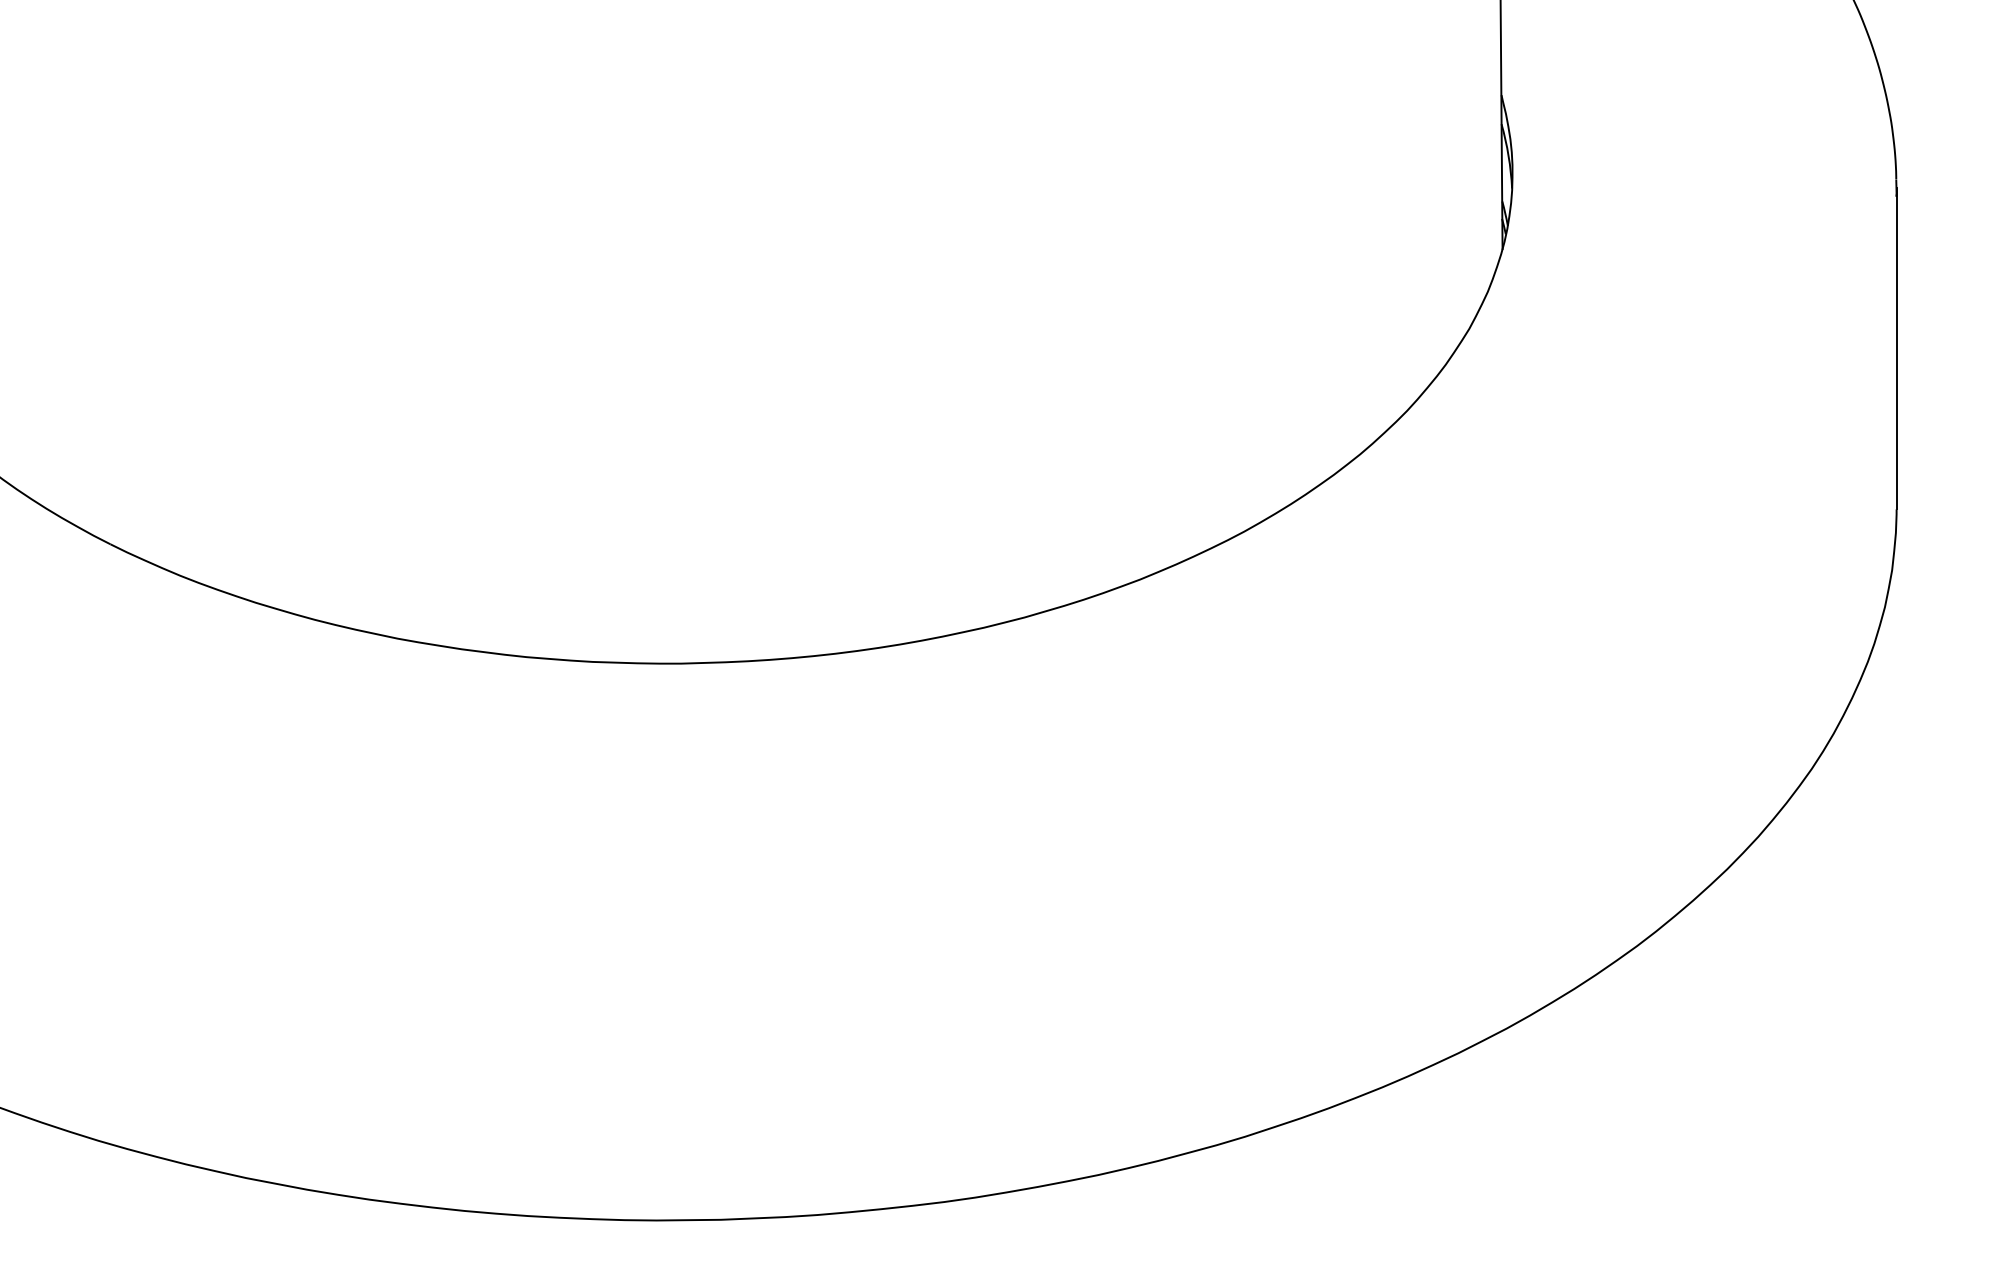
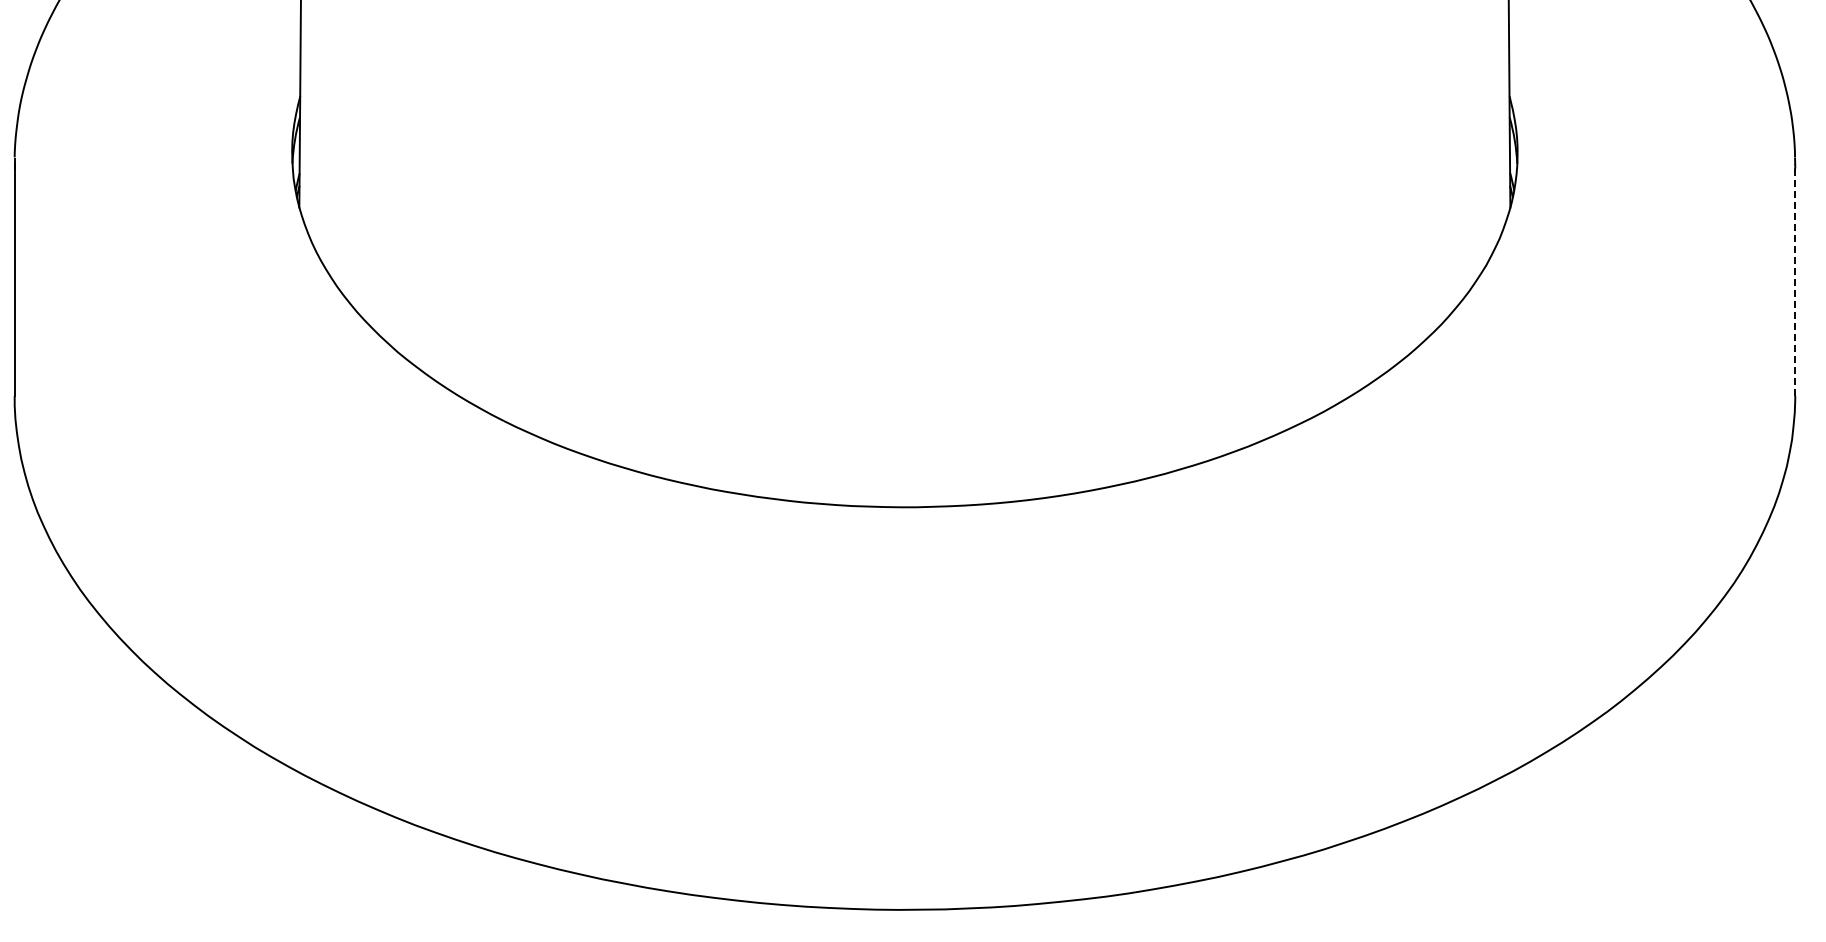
line: (1896, 348) -> (1795, 279), solid -> dashed

